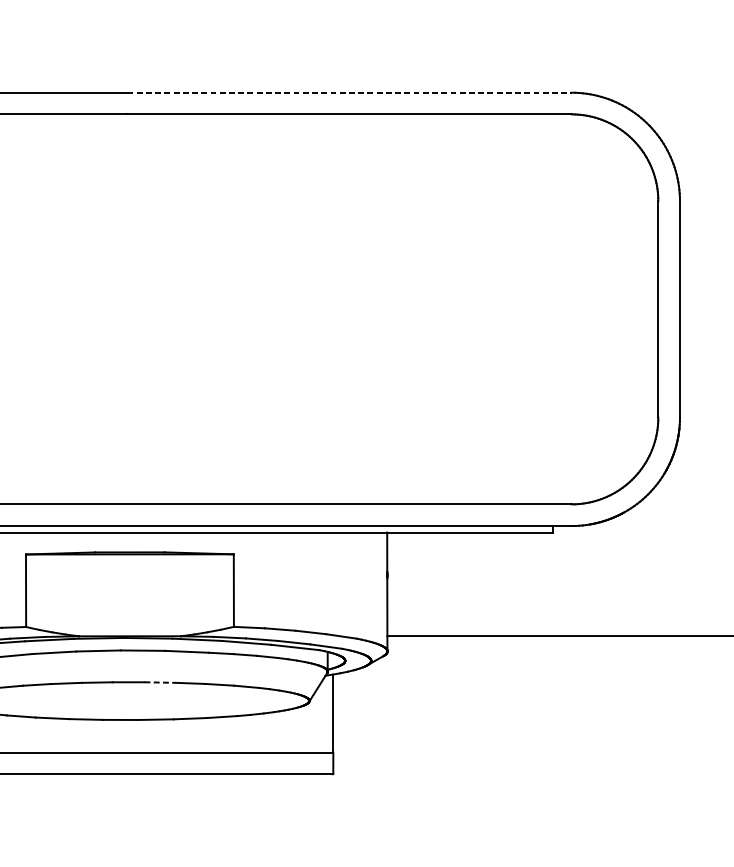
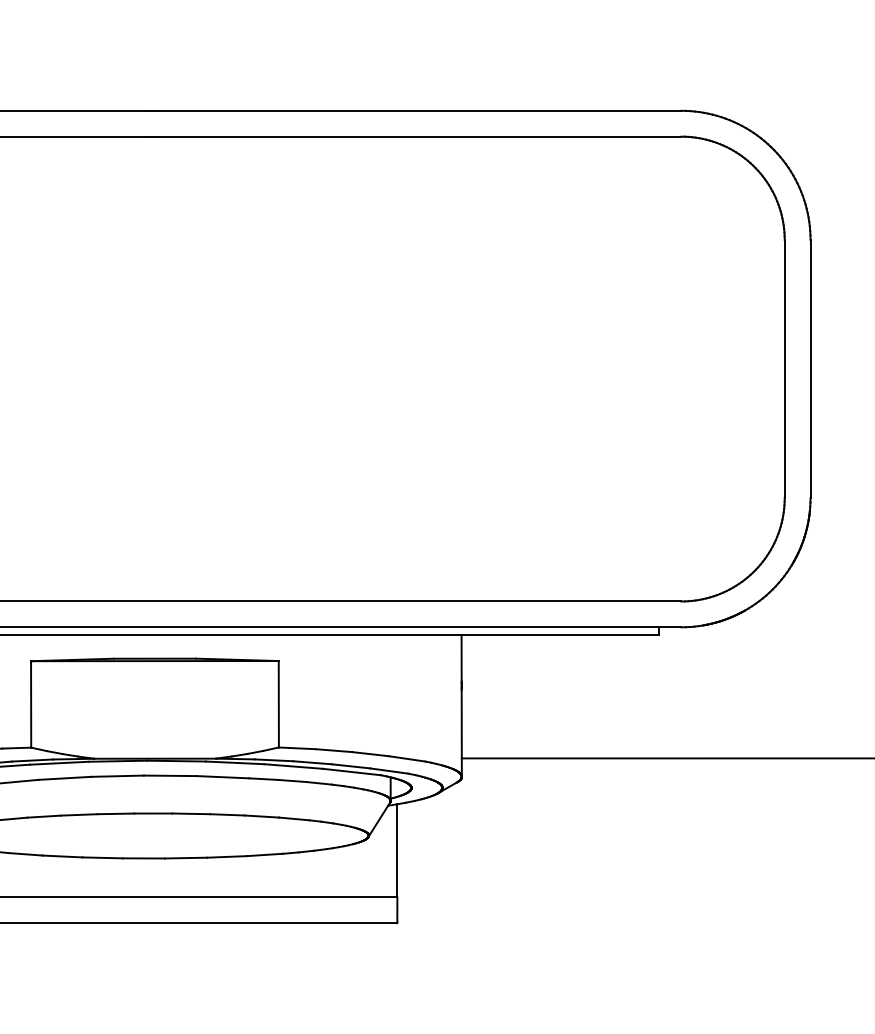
line: (349, 92) -> (416, 110), dashed -> solid
line: (160, 682) -> (191, 813), dashed -> solid

